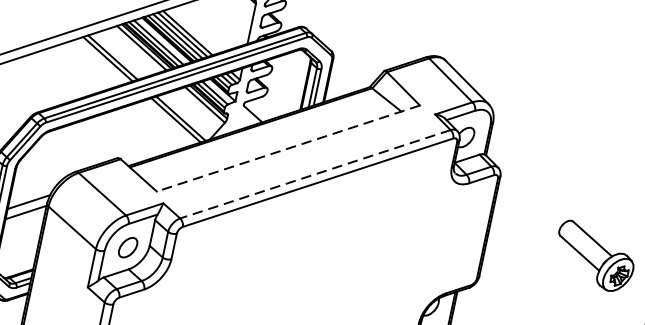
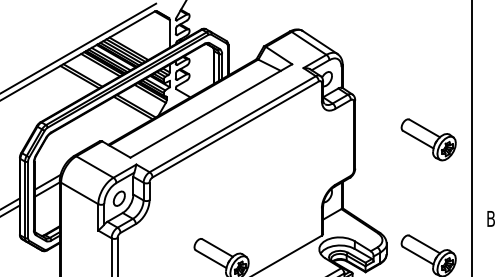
line: (287, 148) -> (210, 111), dashed -> solid
line: (314, 174) -> (232, 124), dashed -> solid

